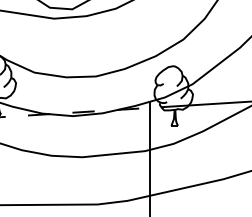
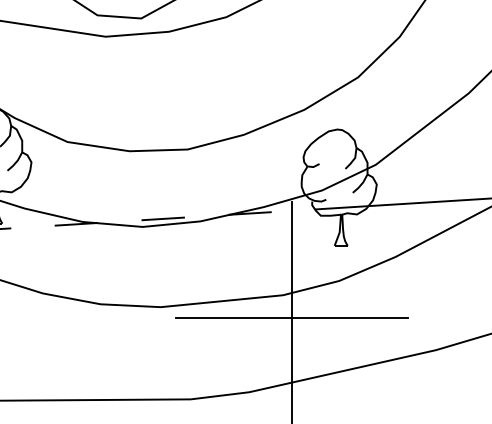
line: (149, 162) -> (291, 317), added

